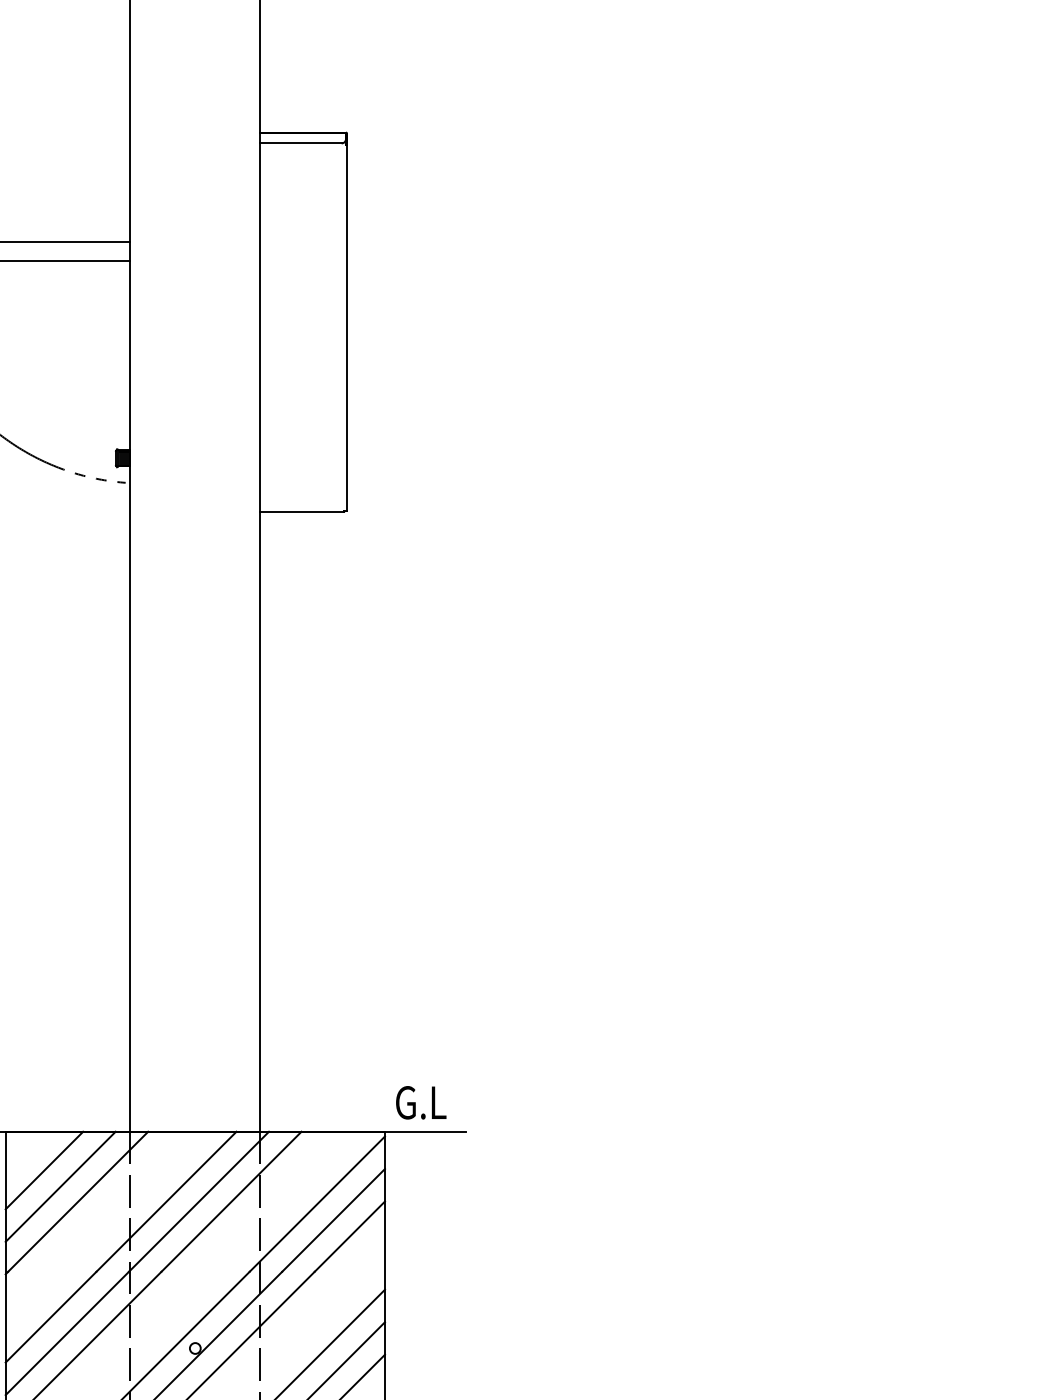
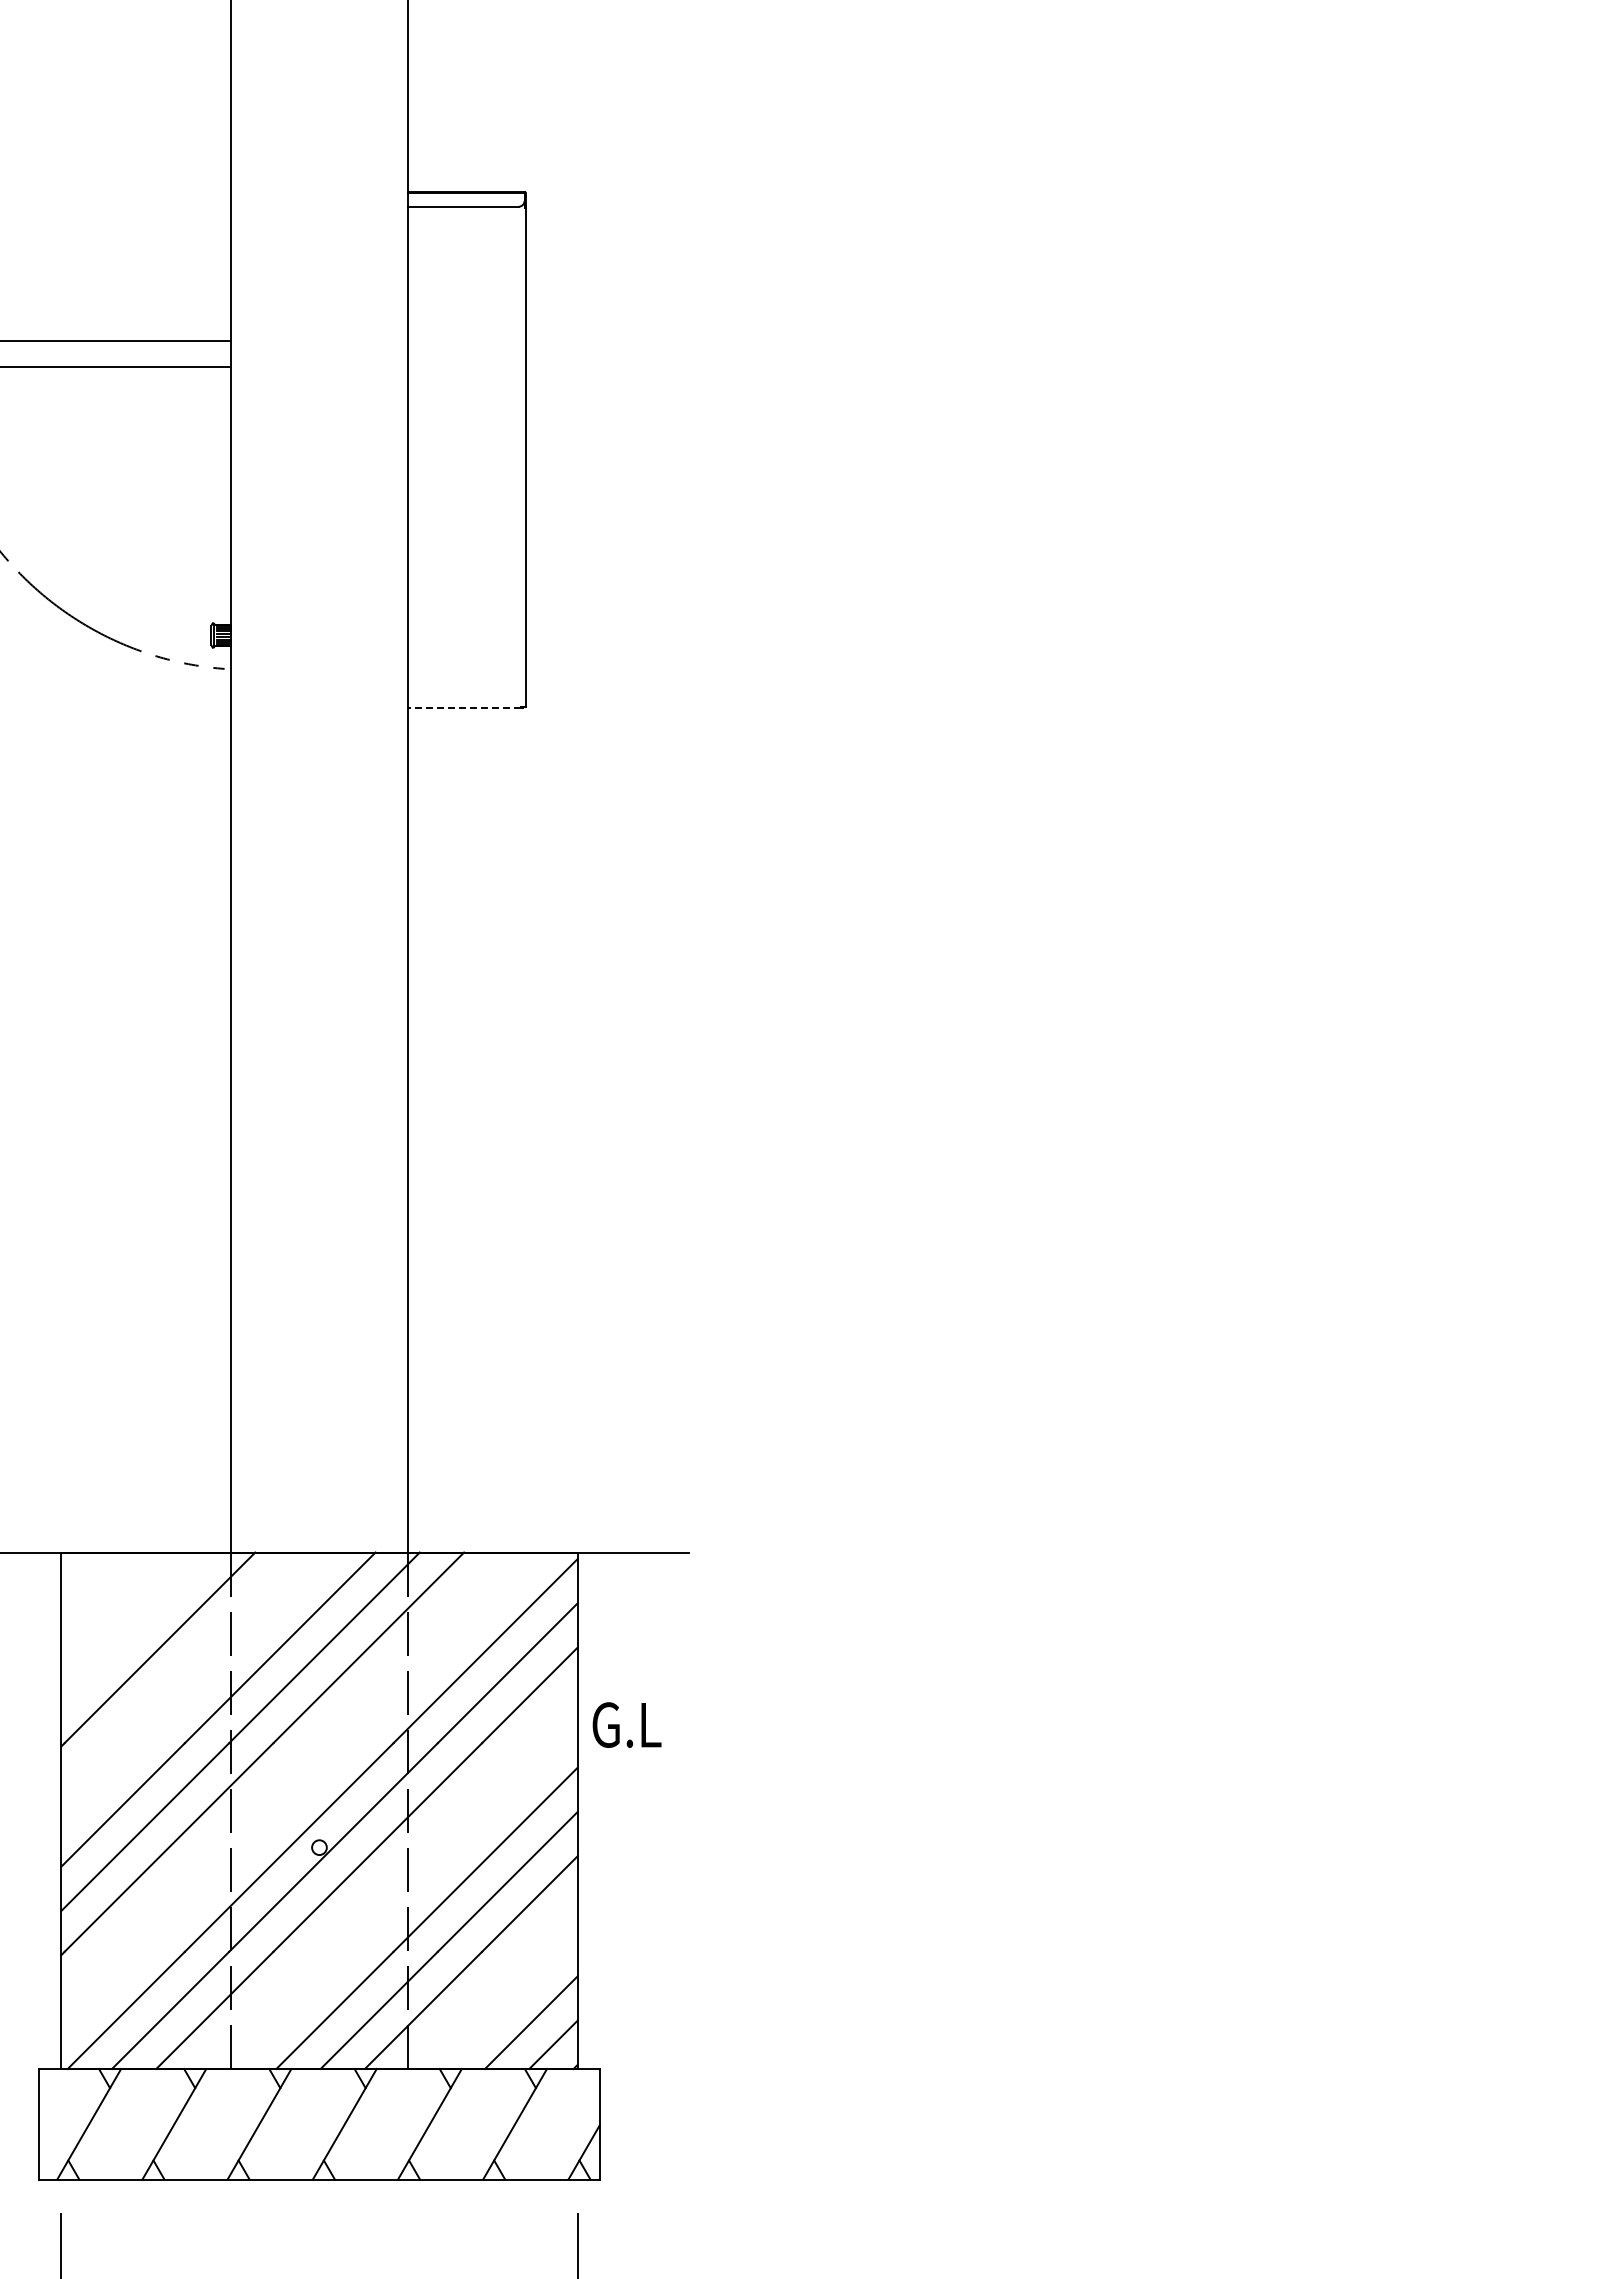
line: (301, 511) -> (464, 708), solid -> dashed
text: (420, 1102) -> (626, 1724), moved
line: (44, 1170) -> (113, 1605), removed
line: (60, 1186) -> (136, 1627), removed

